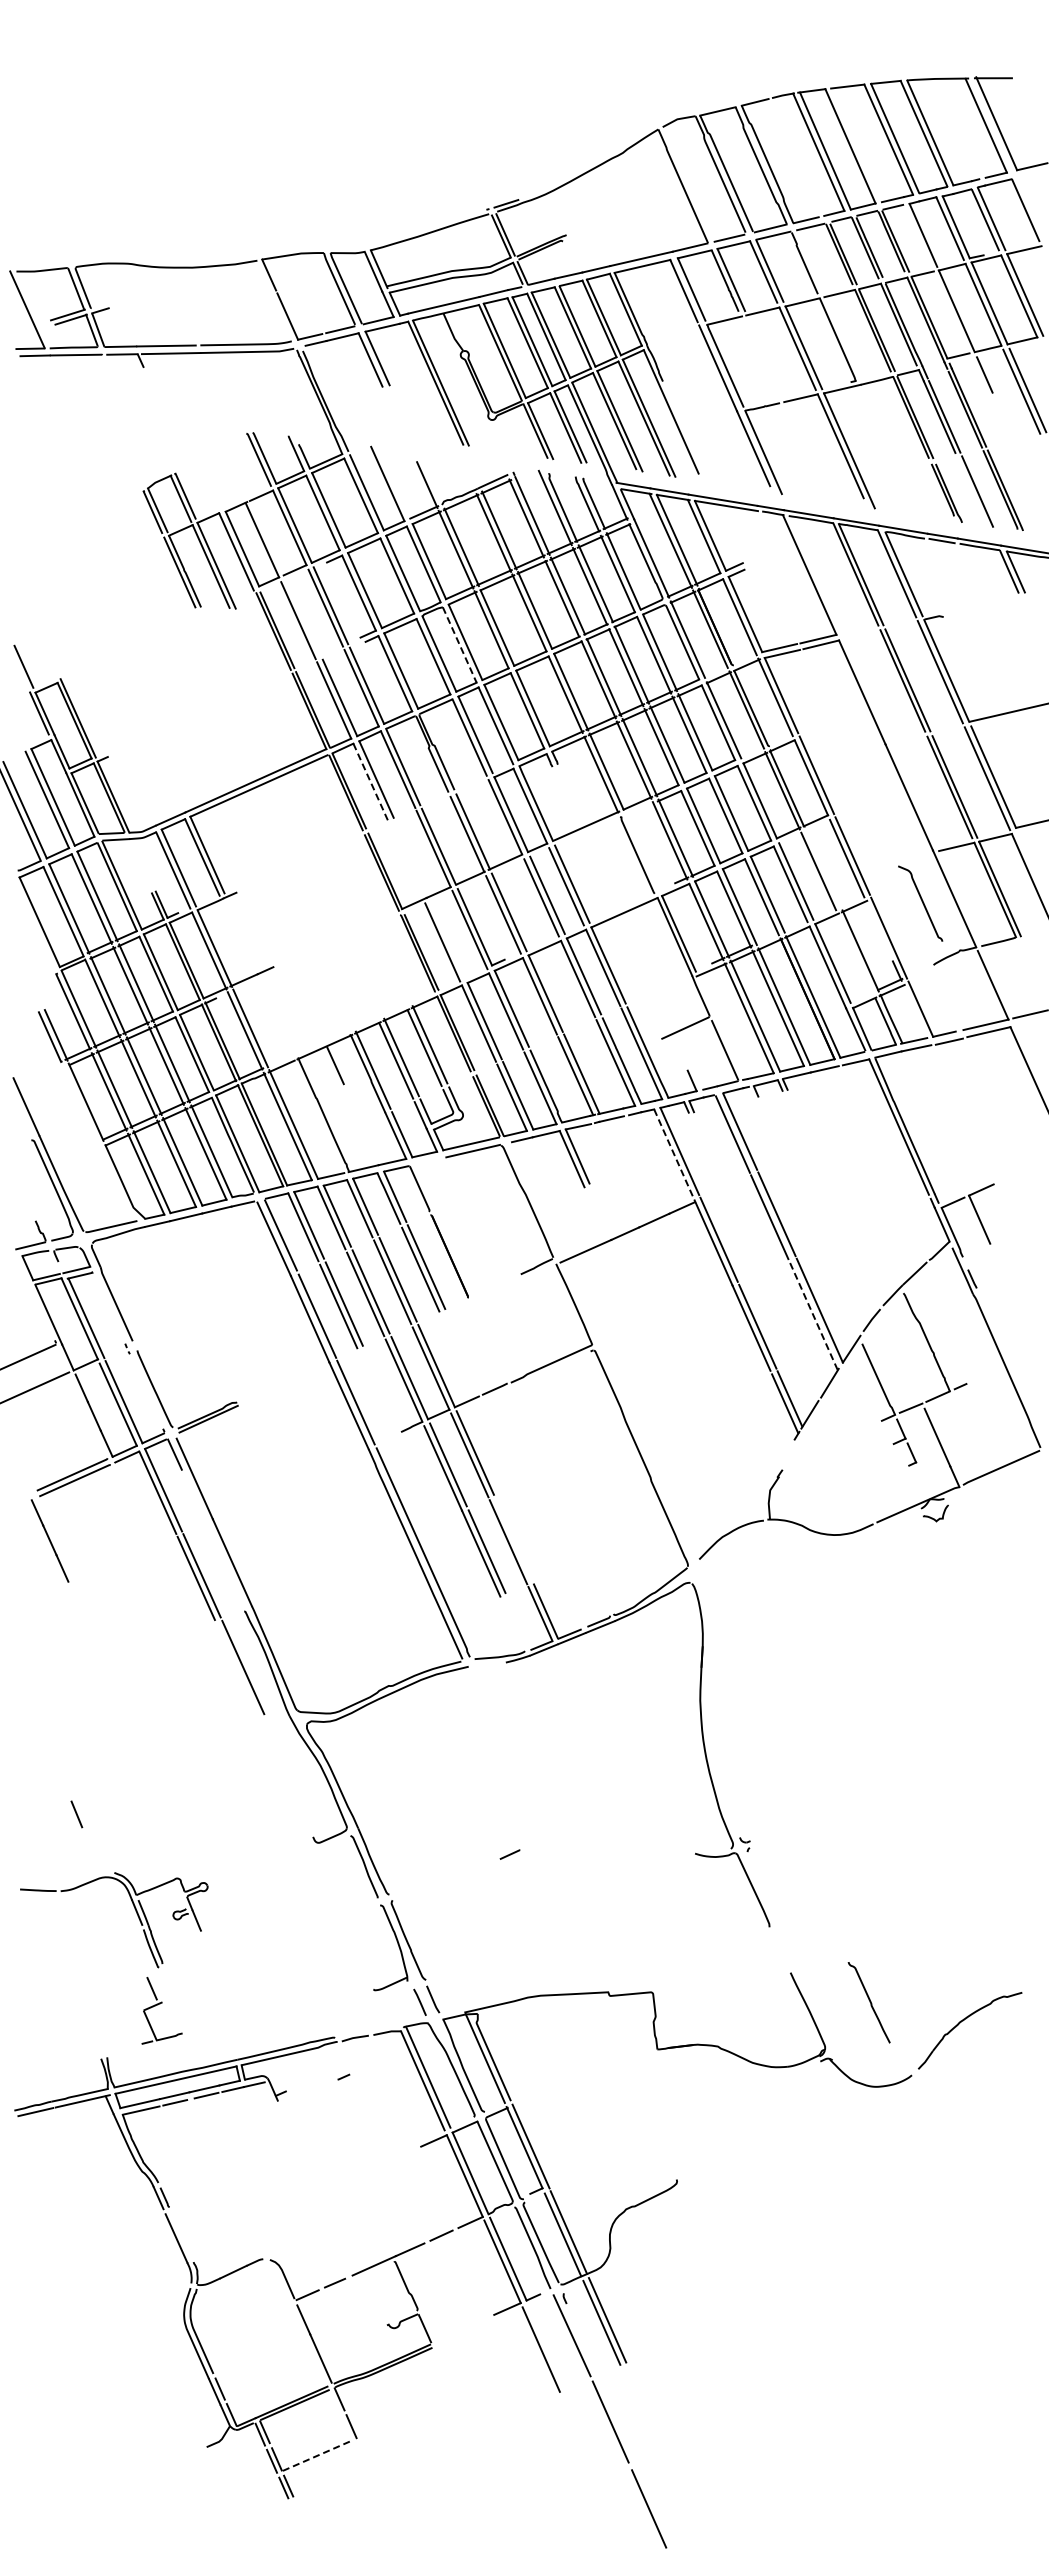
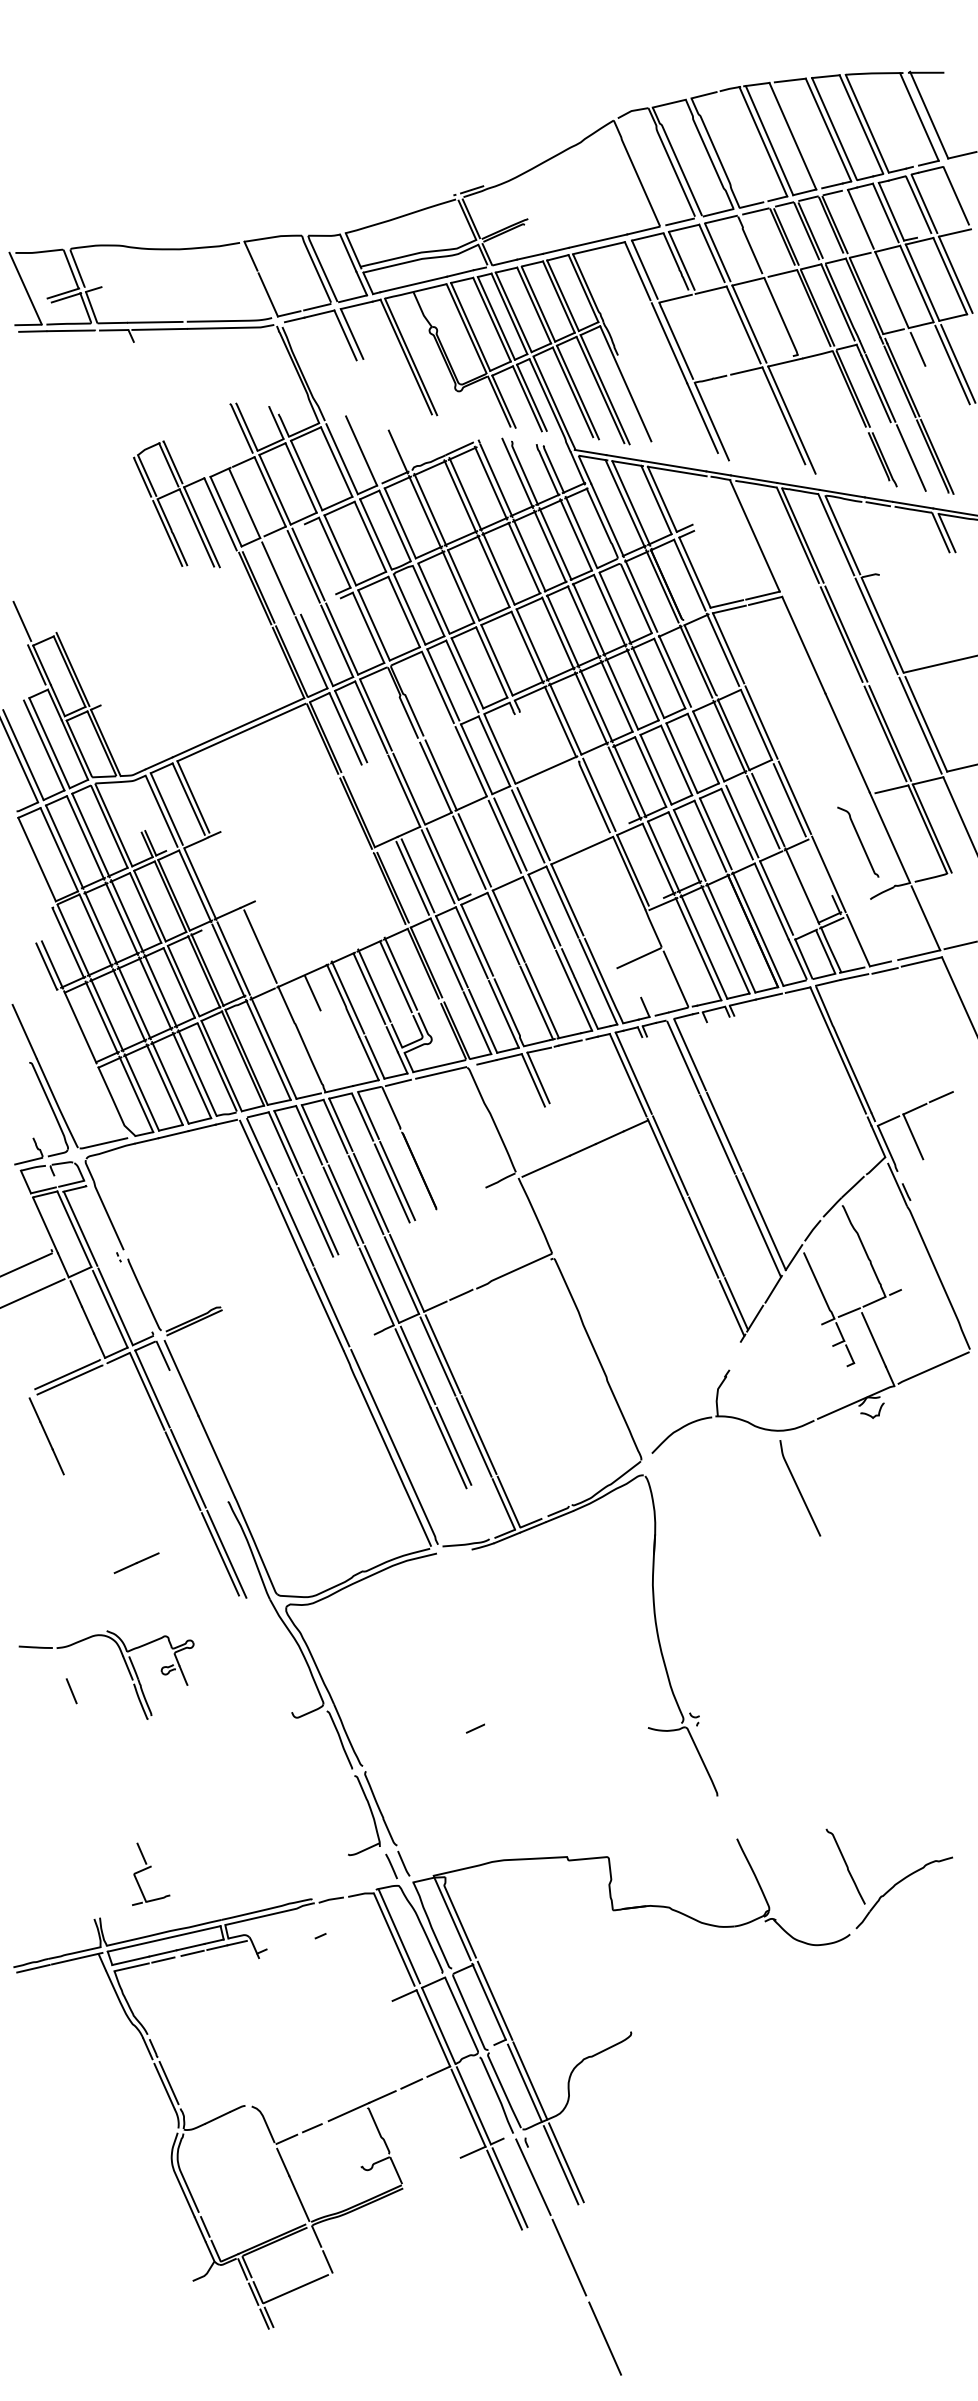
line: (459, 645) -> (428, 601), dashed -> solid
line: (370, 782) -> (345, 729), dashed -> solid
line: (642, 852) -> (598, 794), added
line: (823, 868) -> (767, 809), added
line: (447, 939) -> (417, 875), added
line: (279, 1015) -> (260, 946), added
line: (674, 1154) -> (628, 1076), dashed -> solid
line: (426, 1161) -> (397, 1082), added
line: (1009, 1176) -> (941, 1096), added
line: (813, 1315) -> (758, 1226), dashed -> solid
line: (513, 1539) -> (478, 1434), added
curve: (857, 1597) -> (799, 1489), added
line: (236, 1667) -> (220, 1554), added
line: (146, 1676) -> (136, 1562), added
part: (134, 1909) -> (125, 1665), moved
curve: (869, 2002) -> (846, 1866), moved
line: (181, 2234) -> (169, 2082), added
line: (546, 2346) -> (509, 2187), added
line: (317, 2455) -> (296, 2288), dashed -> solid

